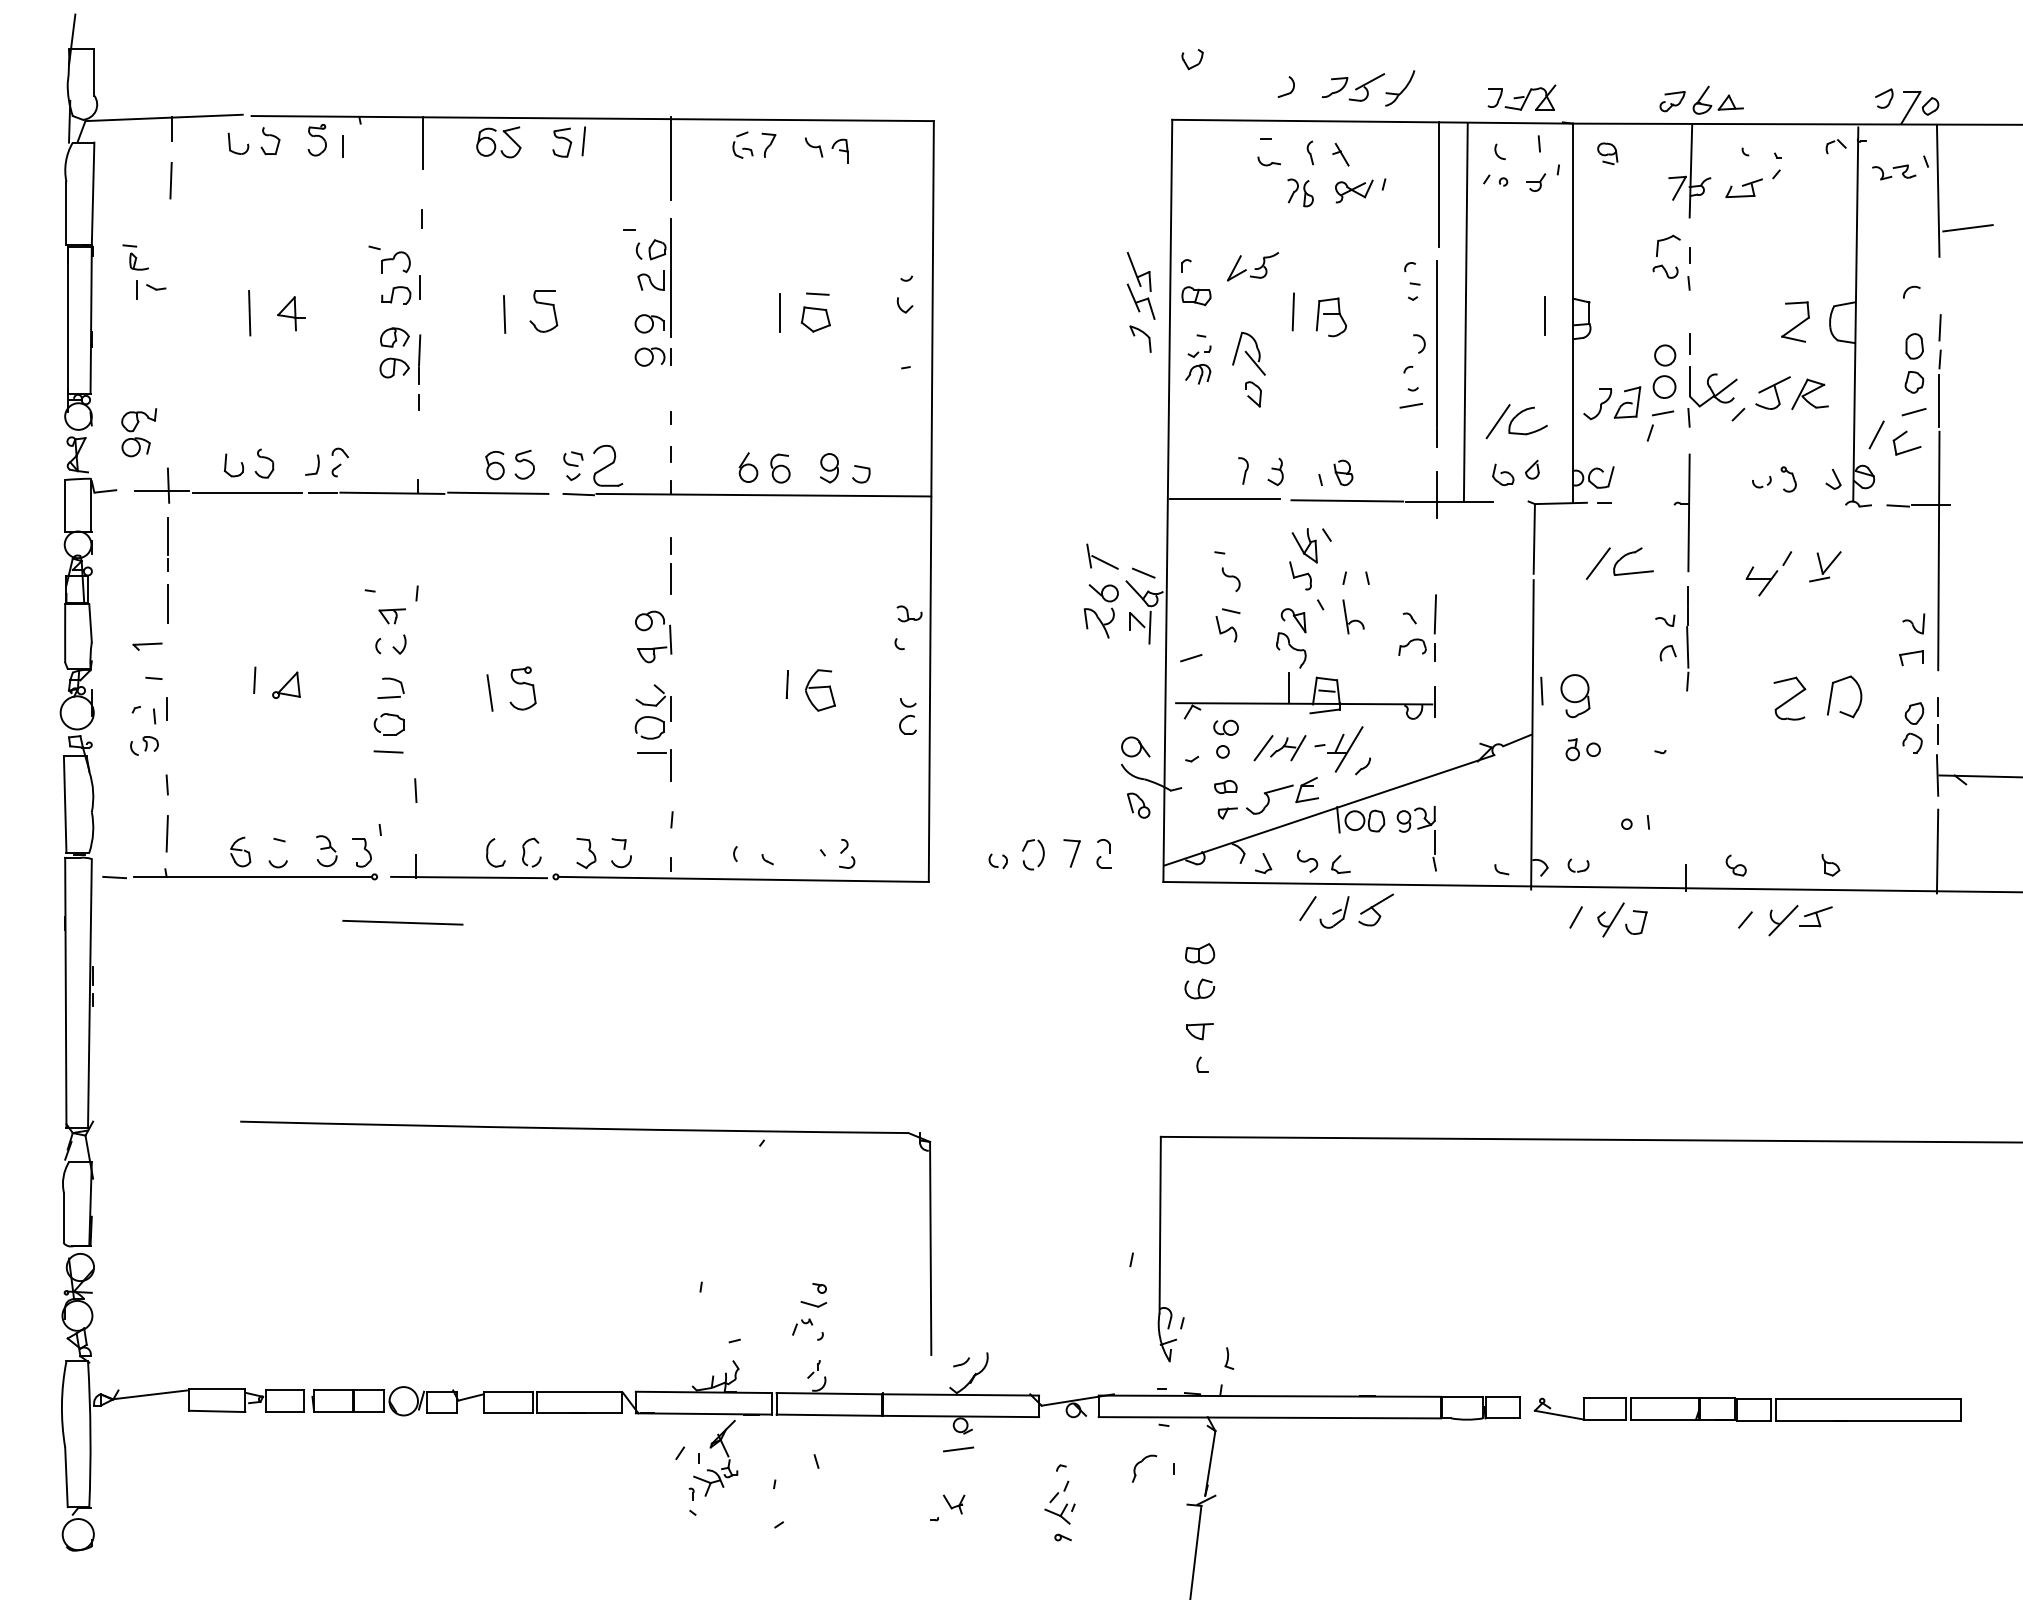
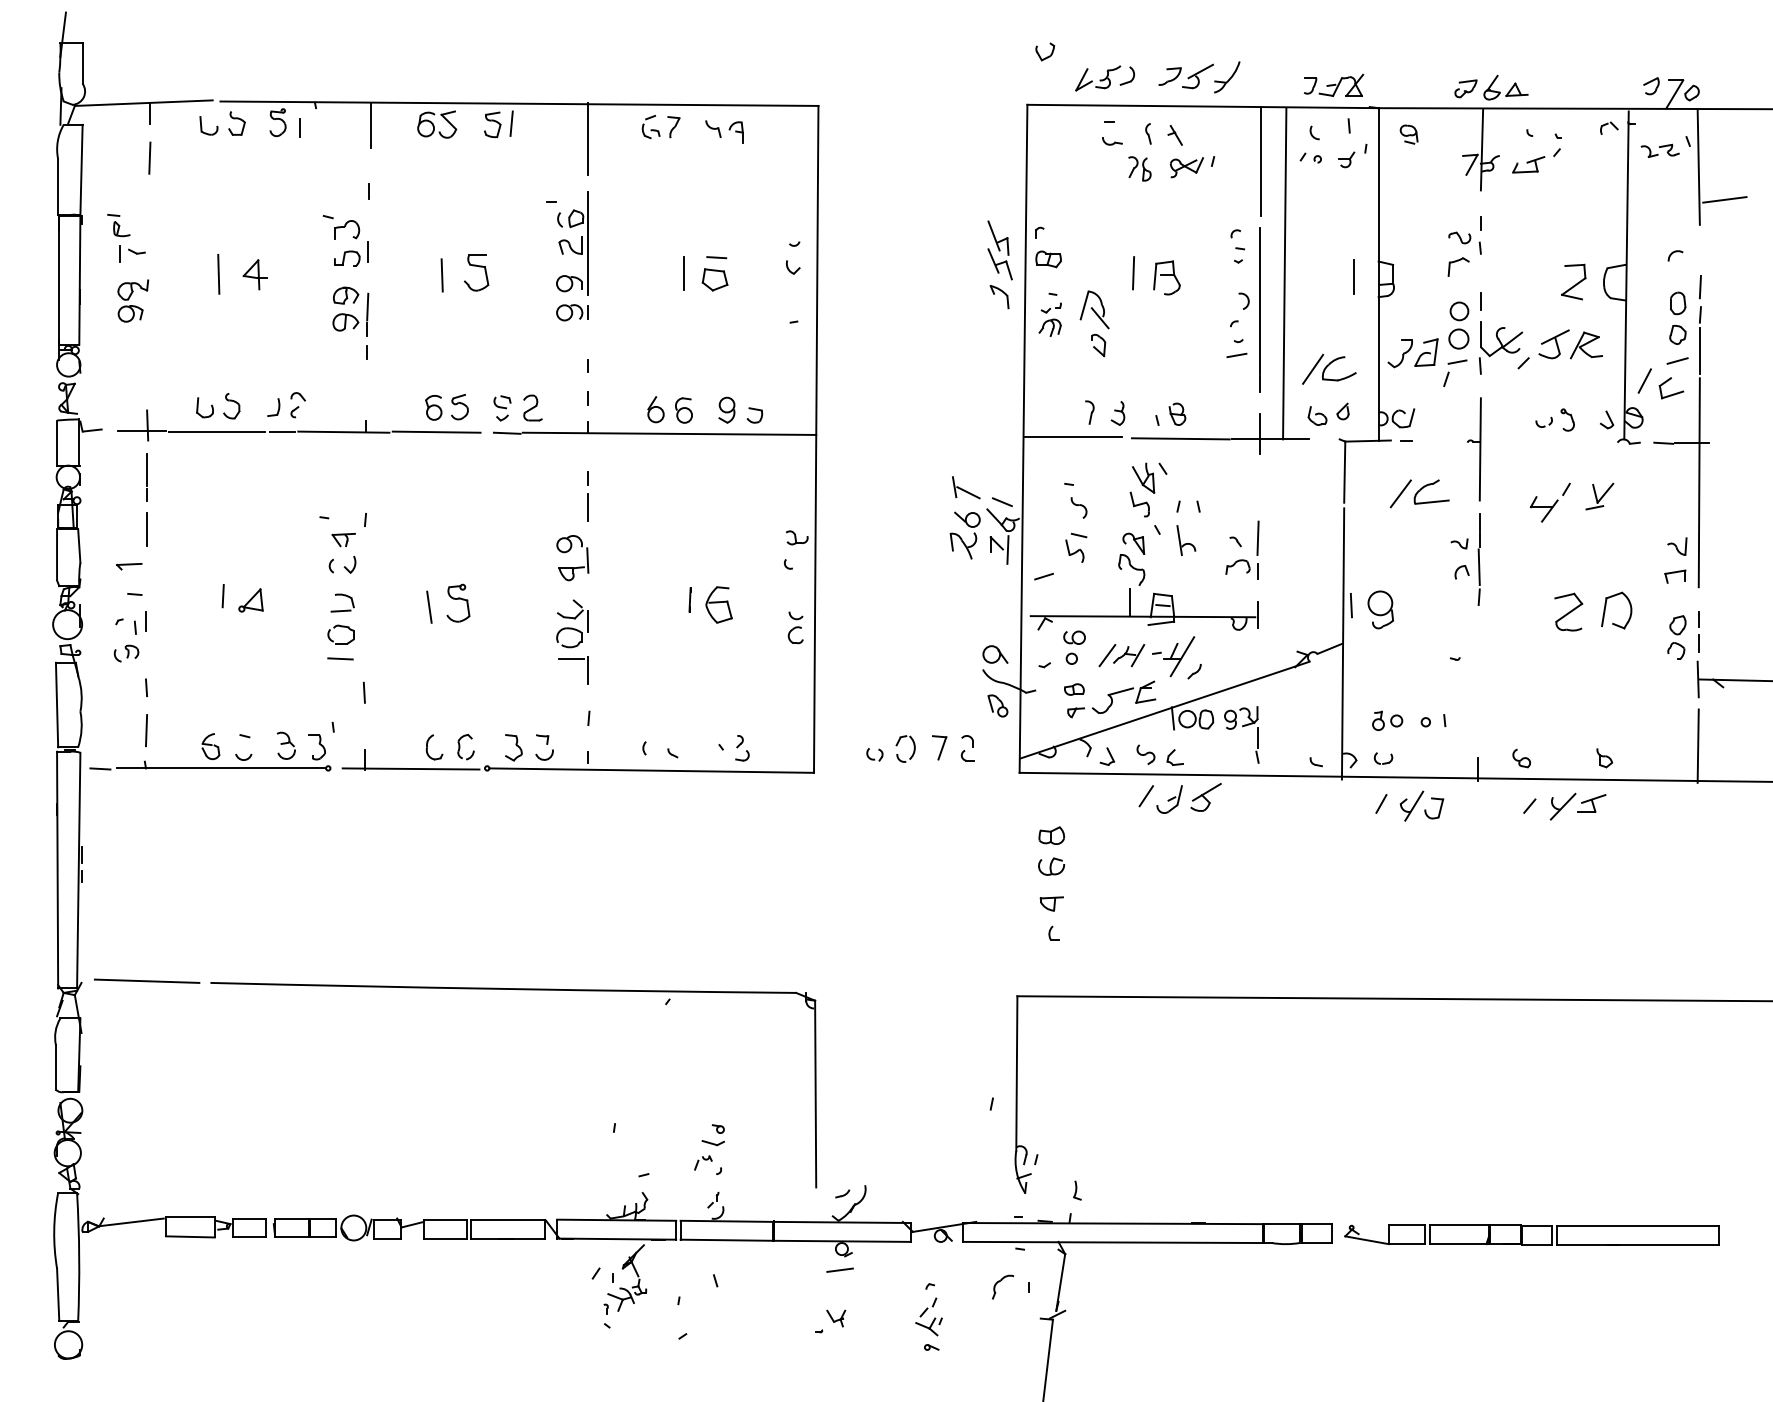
part: (1668, 245) -> (1458, 266), moved
part: (1253, 266) -> (1098, 78), moved
part: (139, 432) -> (133, 300), moved
part: (607, 465) -> (532, 407), size x0.71
part: (1582, 749) -> (1386, 720), moved
line: (402, 922) -> (146, 981), moved

